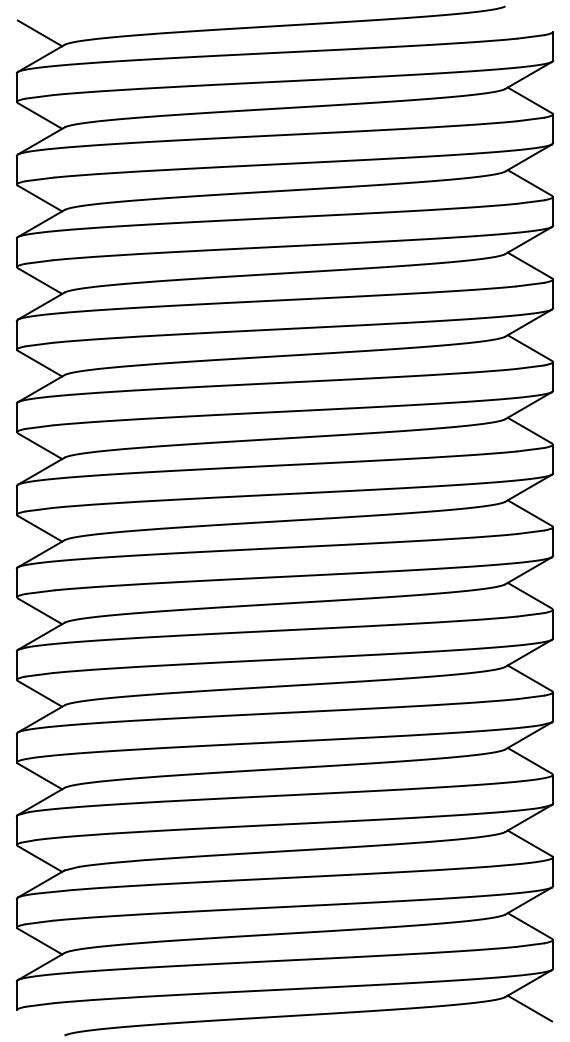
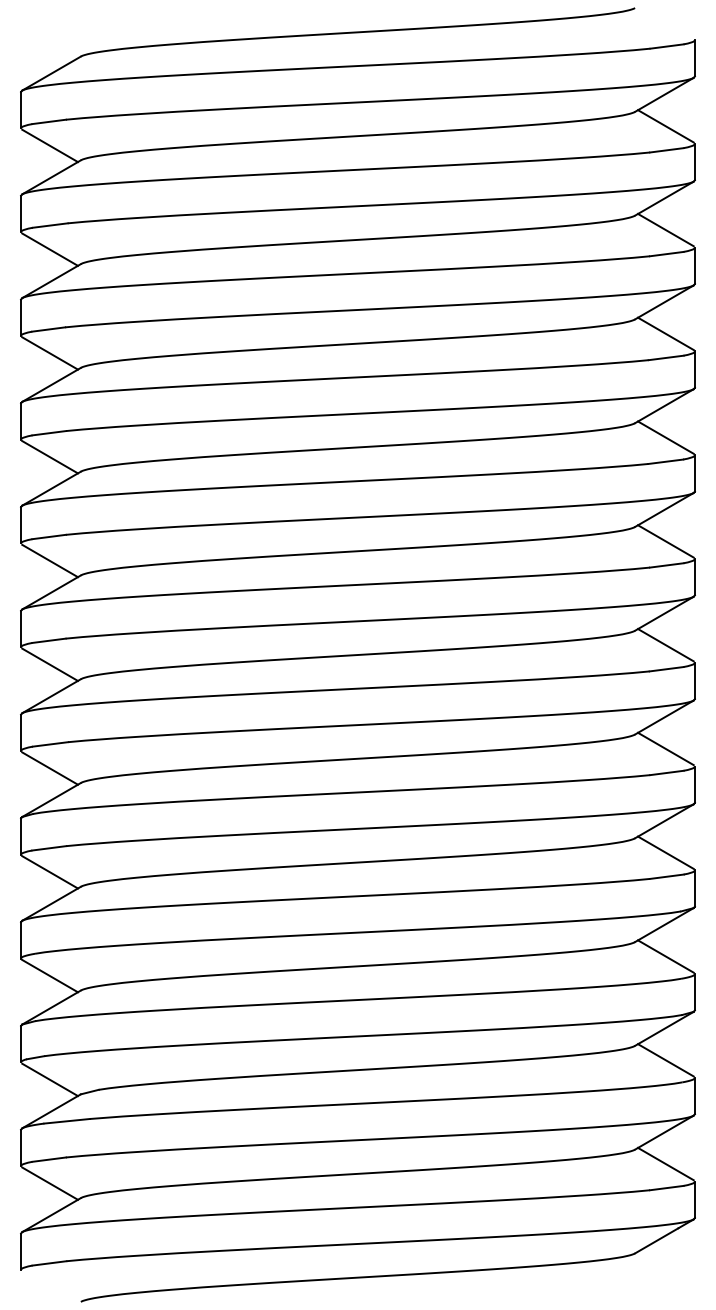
line: (39, 33) -> (49, 42), removed
line: (529, 1008) -> (665, 1267), removed

